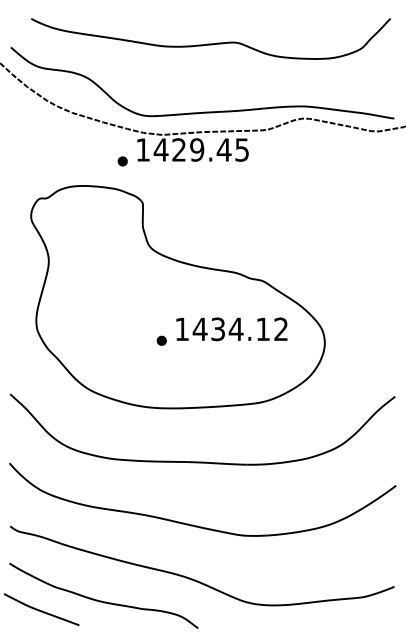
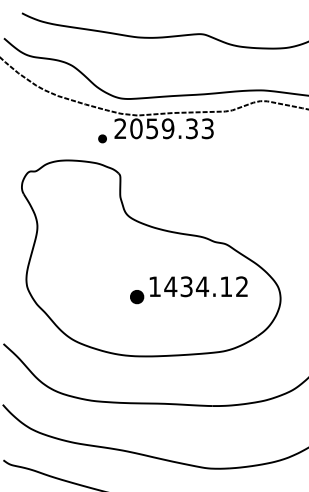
text: (192, 149) -> (164, 128), 1429.45 -> 2059.33
part: (161, 340) -> (136, 296), size x1.6

